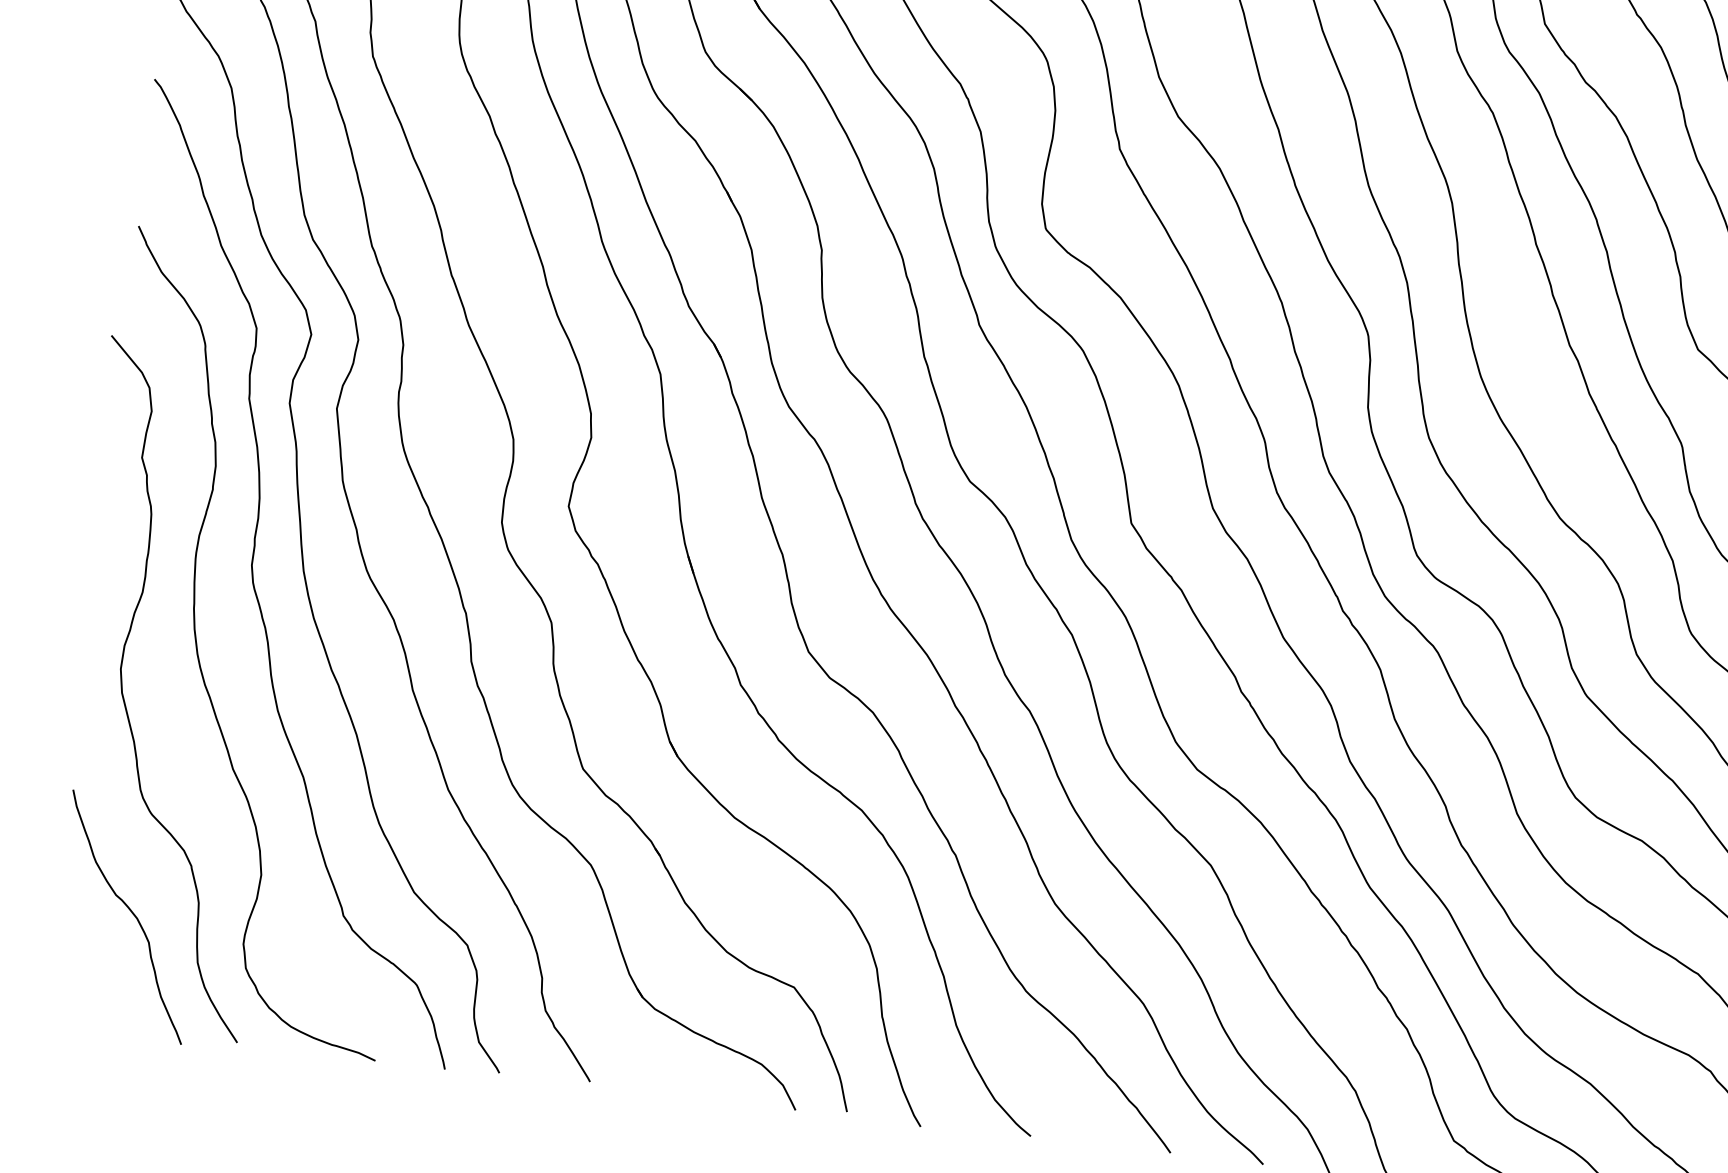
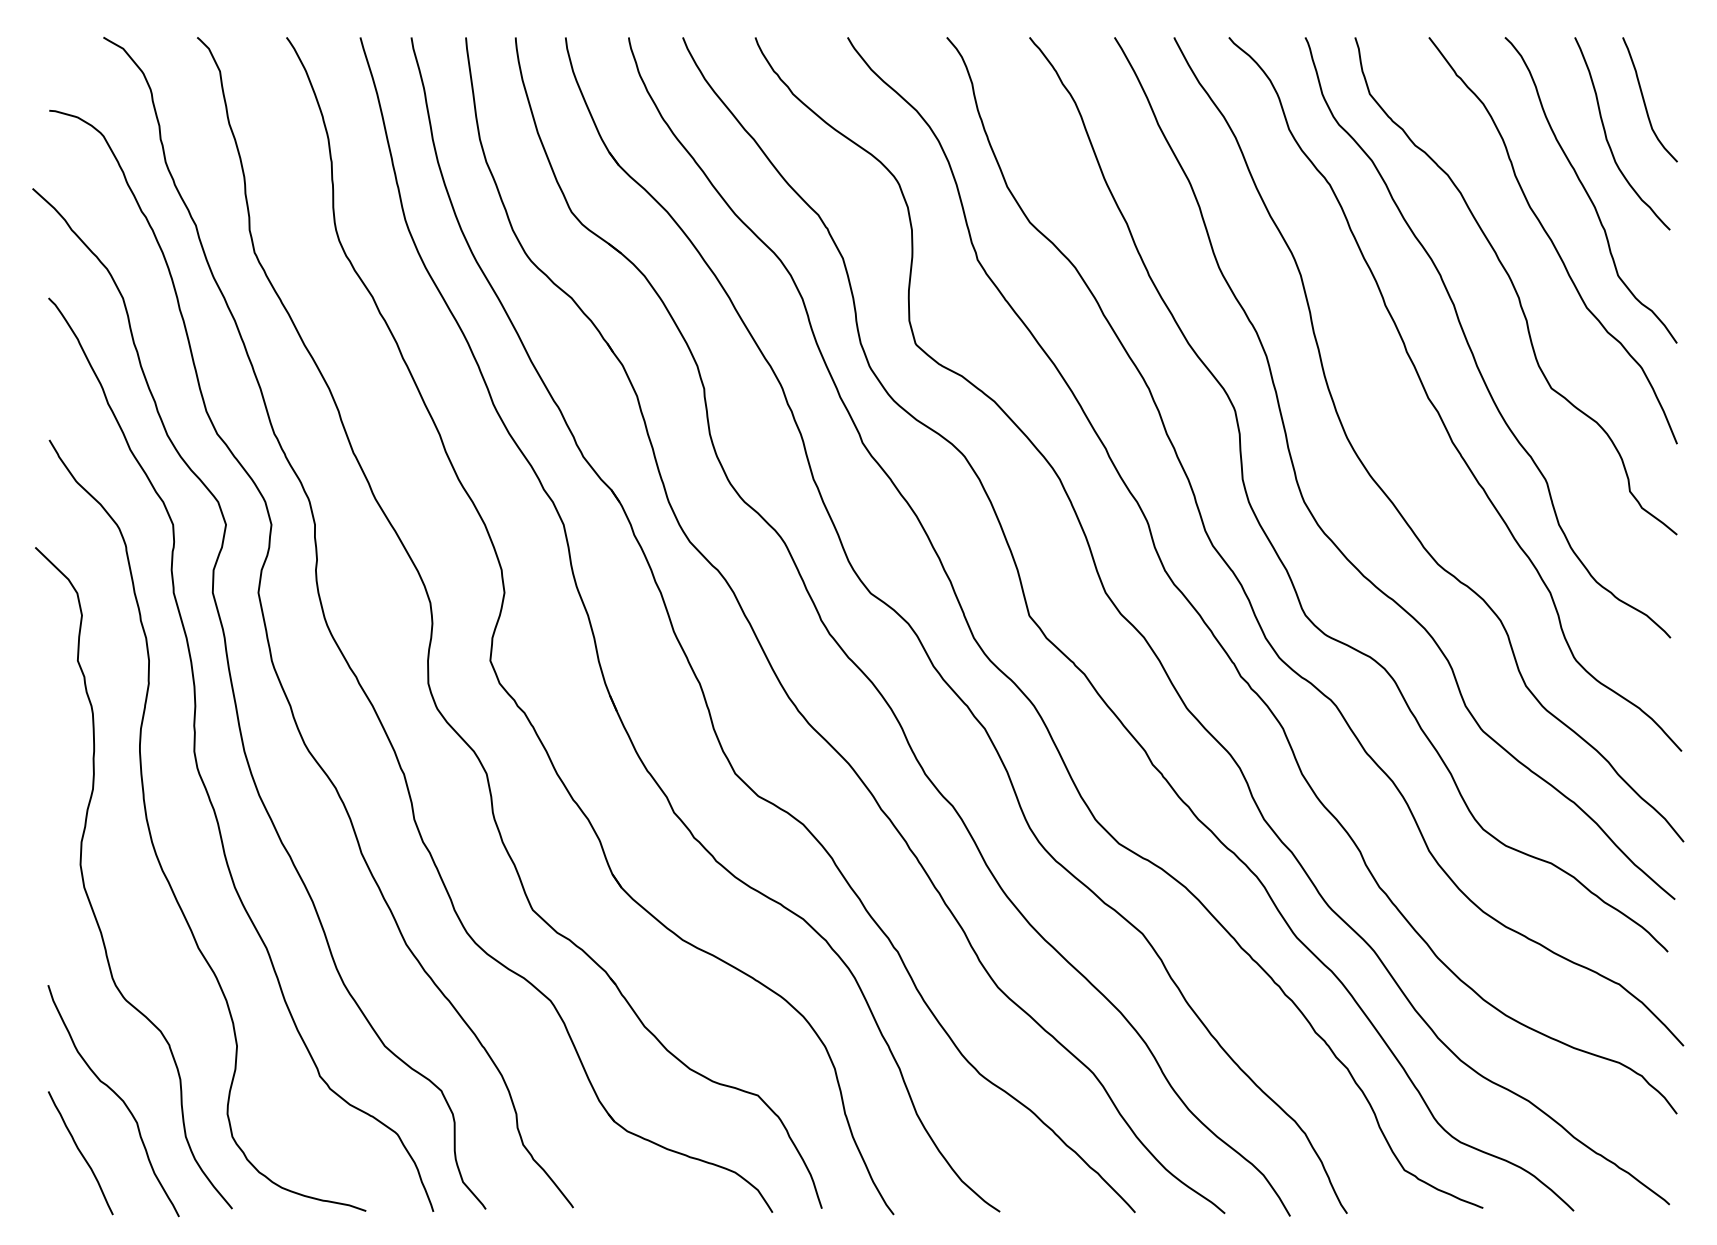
curve: (86, 967) -> (80, 1153), added

